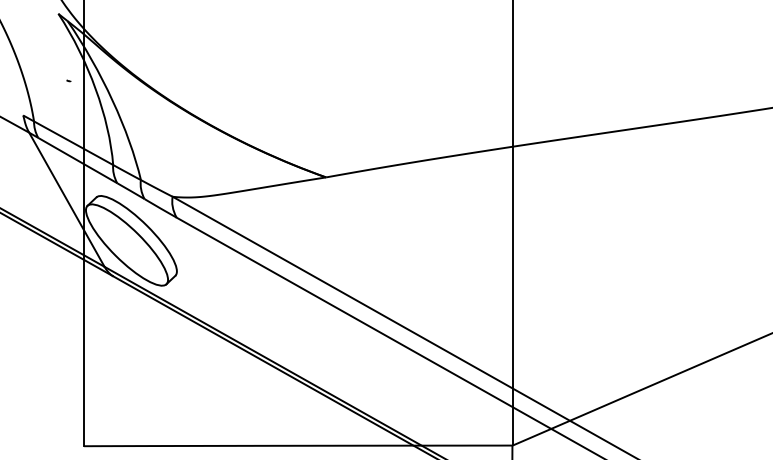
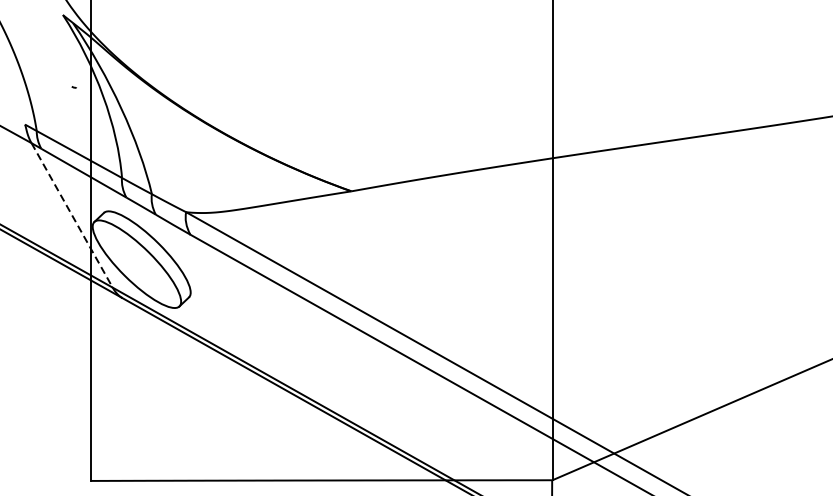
line: (66, 199) -> (71, 215), solid -> dashed

